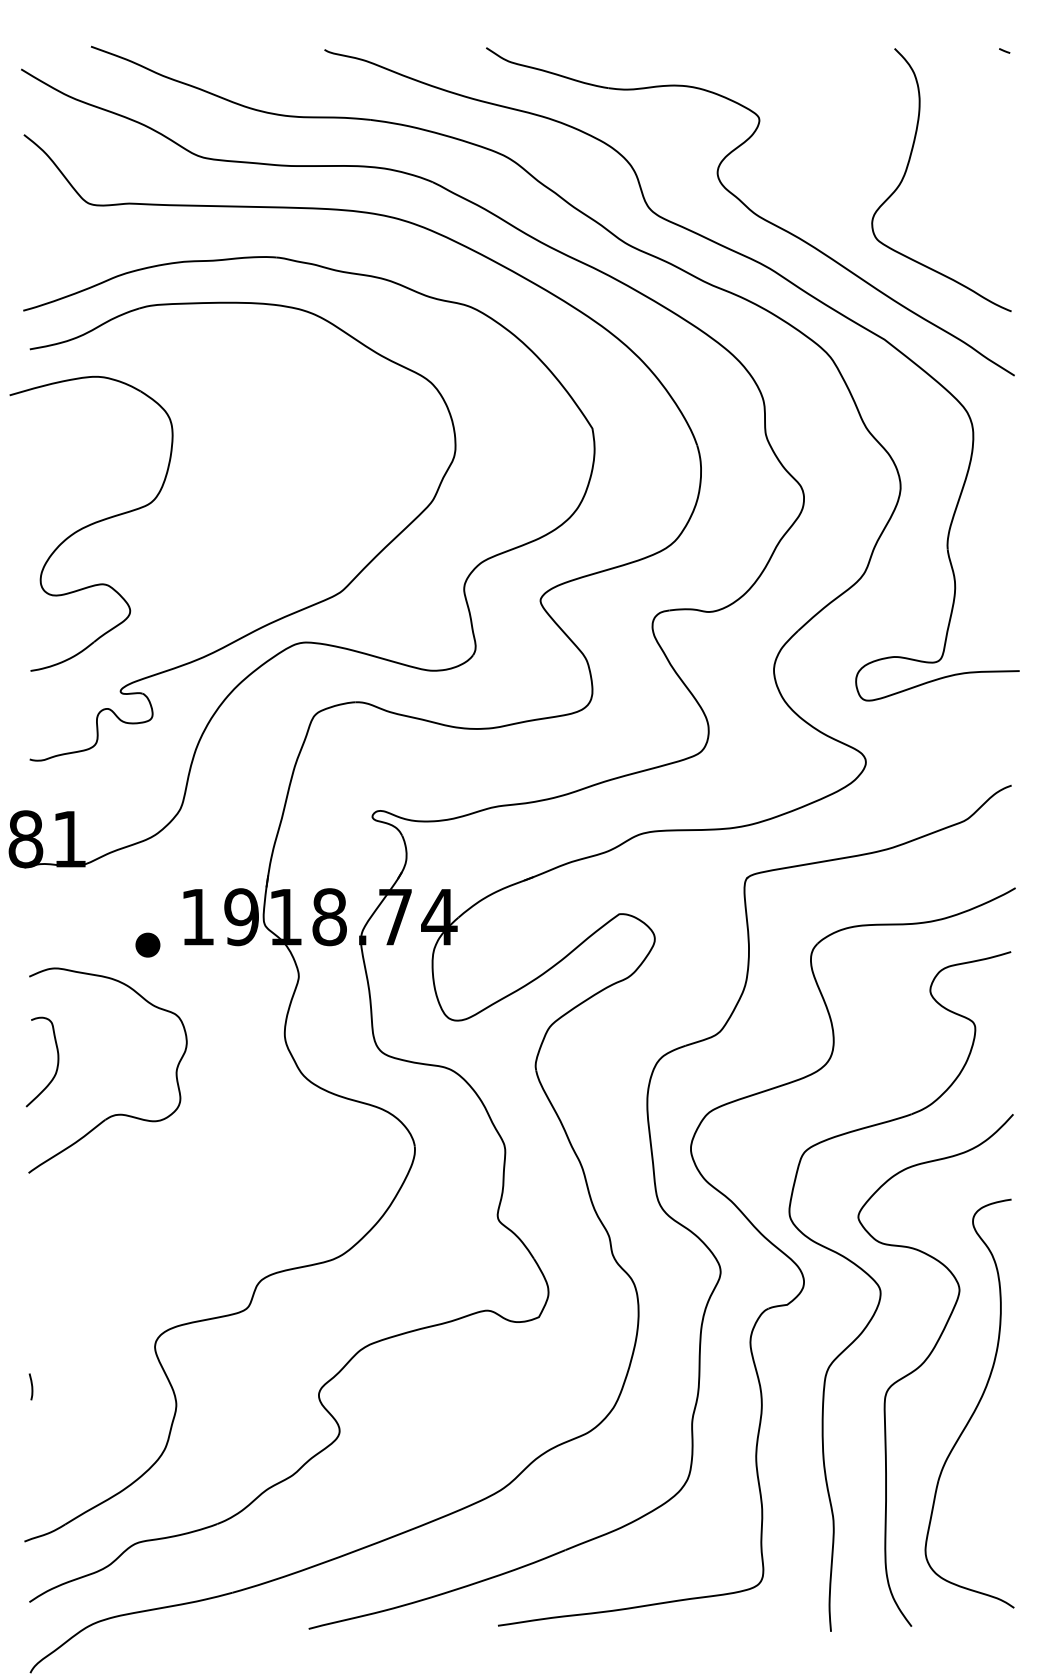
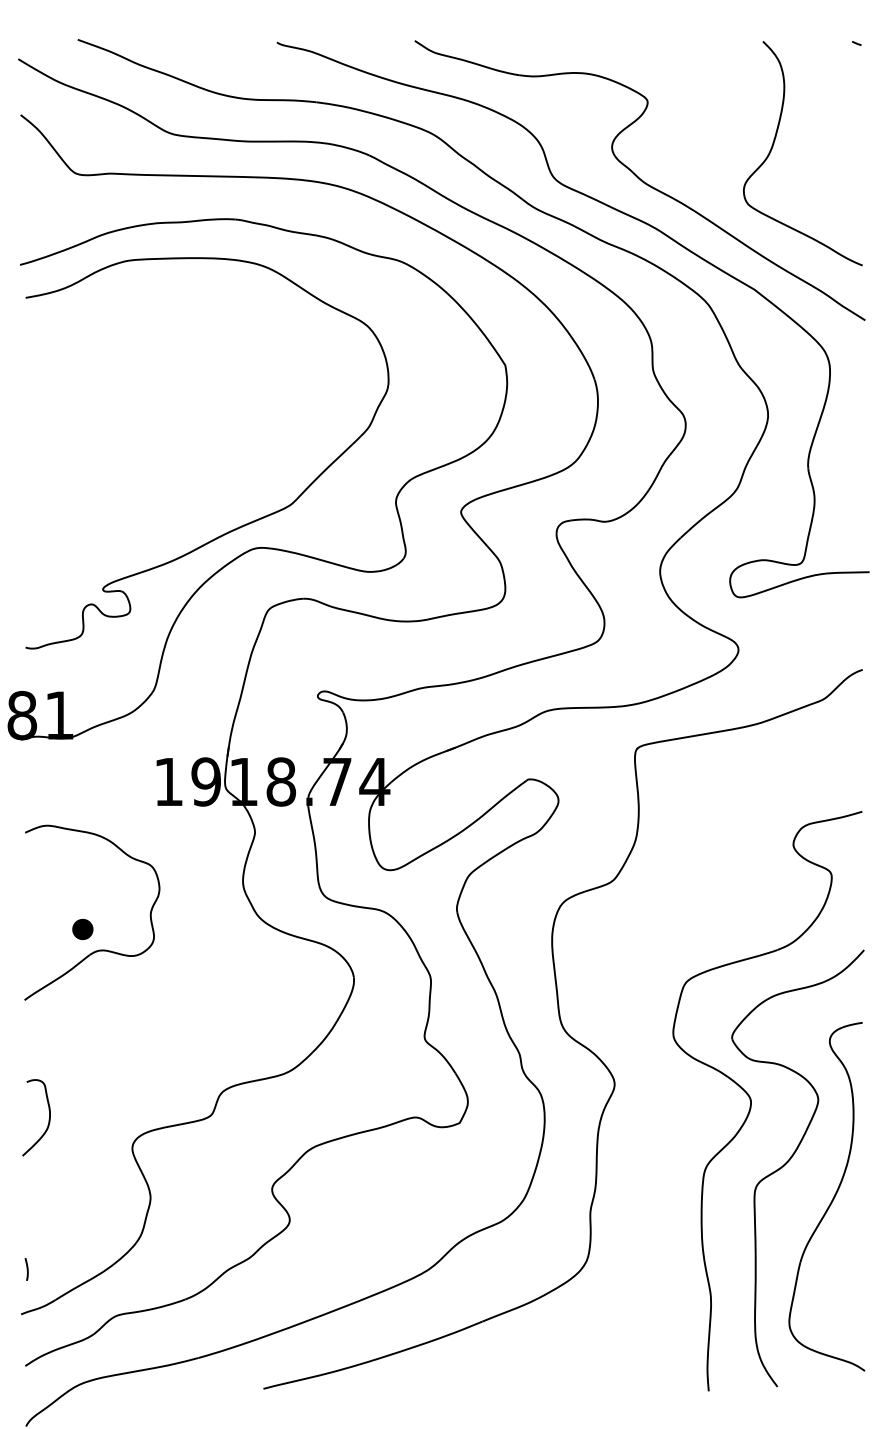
part: (91, 523) -> (78, 446), removed
part: (147, 944) -> (82, 928), moved
curve: (56, 1066) -> (48, 1121), moved
part: (766, 1240) -> (653, 1057), removed
curve: (31, 1386) -> (27, 1269), moved

